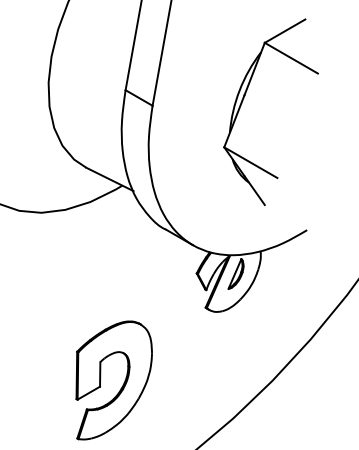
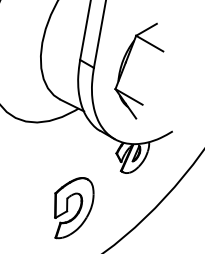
part: (243, 103) -> (125, 66), moved

